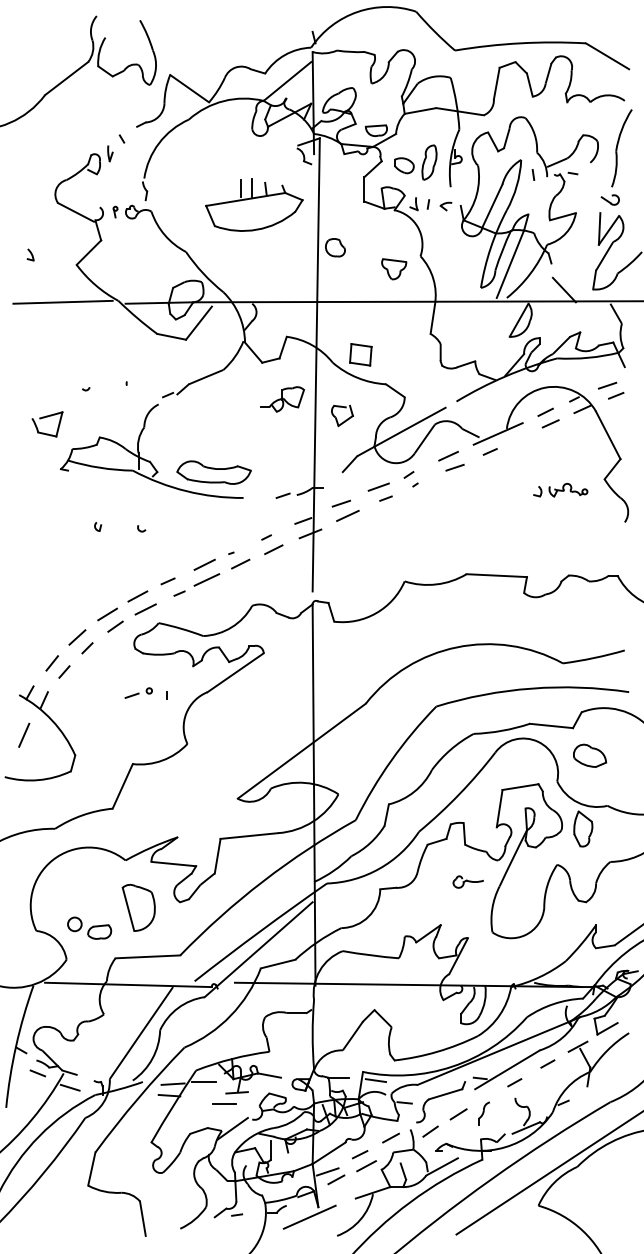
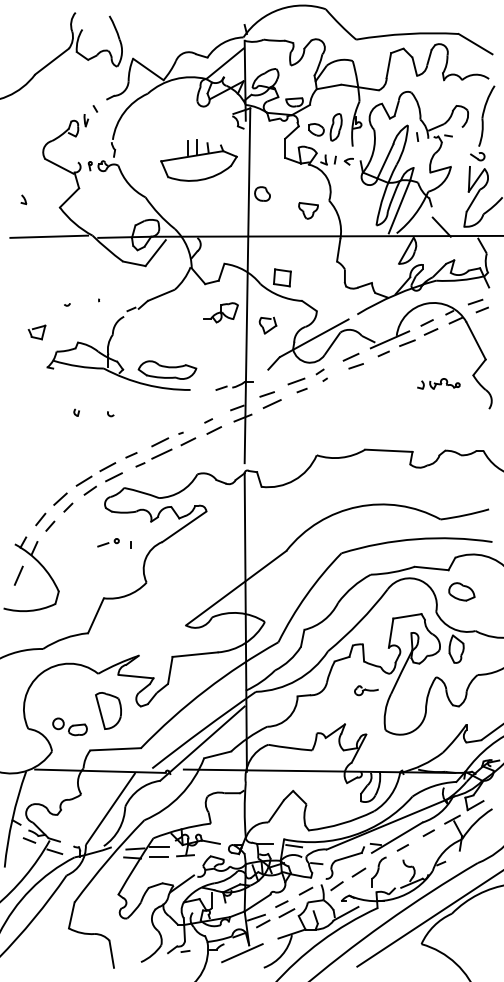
part: (46, 424) -> (36, 332), size x0.71
line: (520, 437) -> (407, 342), added
line: (224, 1103) -> (159, 857), moved
part: (483, 1113) -> (378, 871), size x1.67

